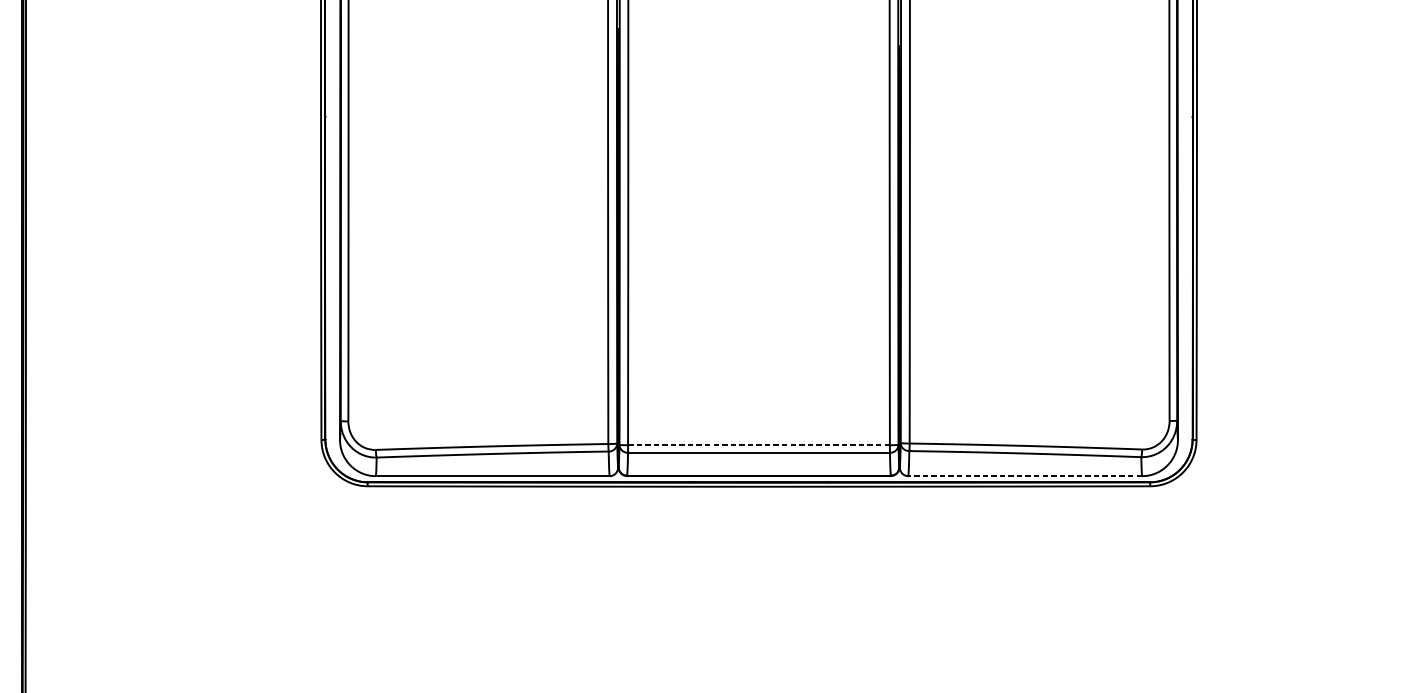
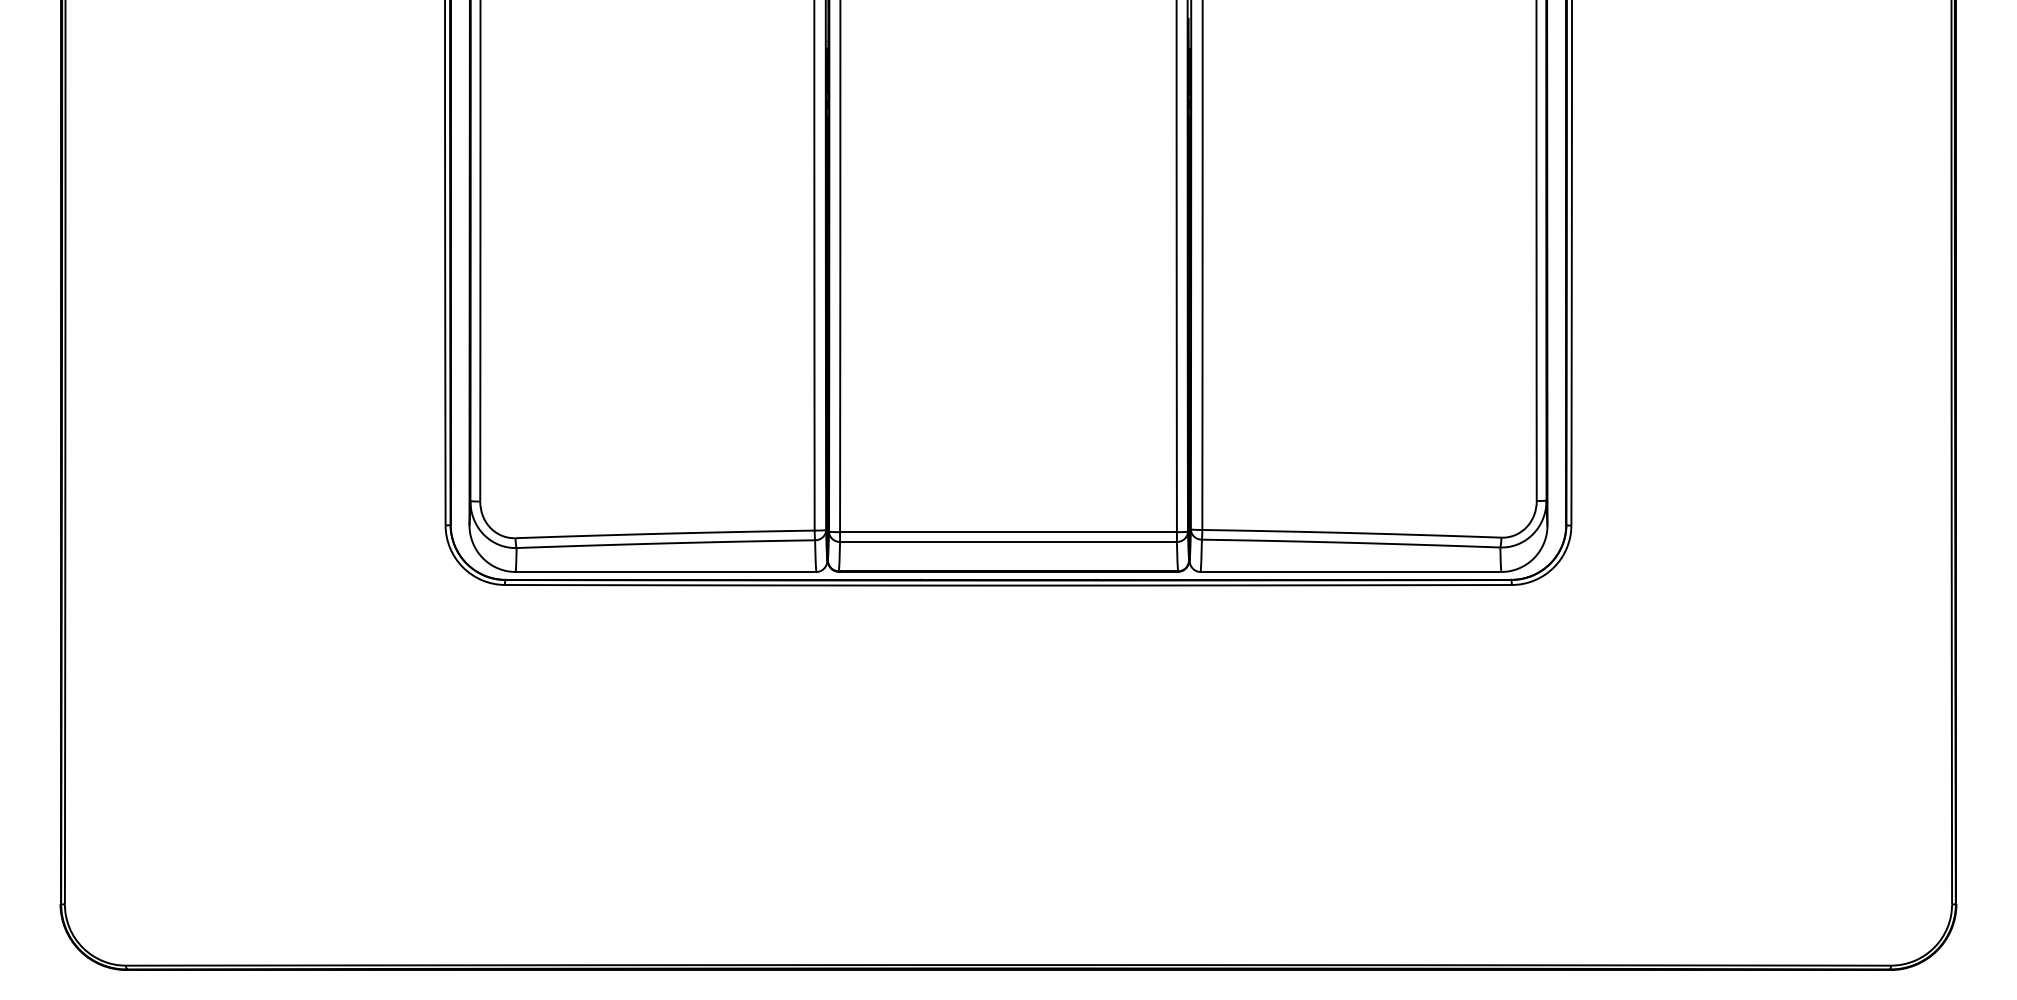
line: (758, 445) -> (1008, 532), dashed -> solid
line: (1024, 475) -> (1350, 571), dashed -> solid

